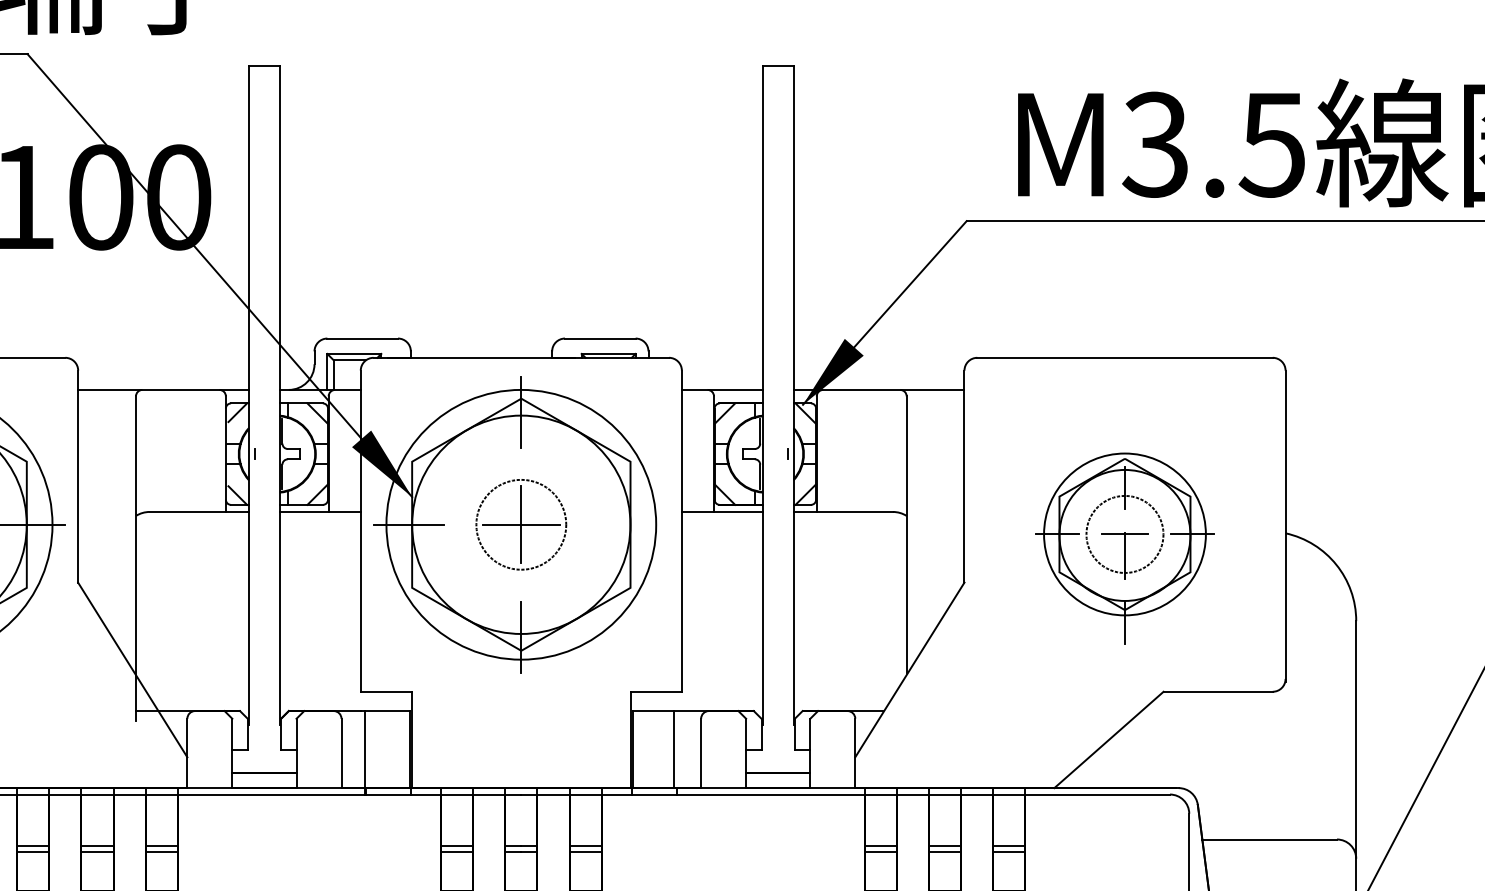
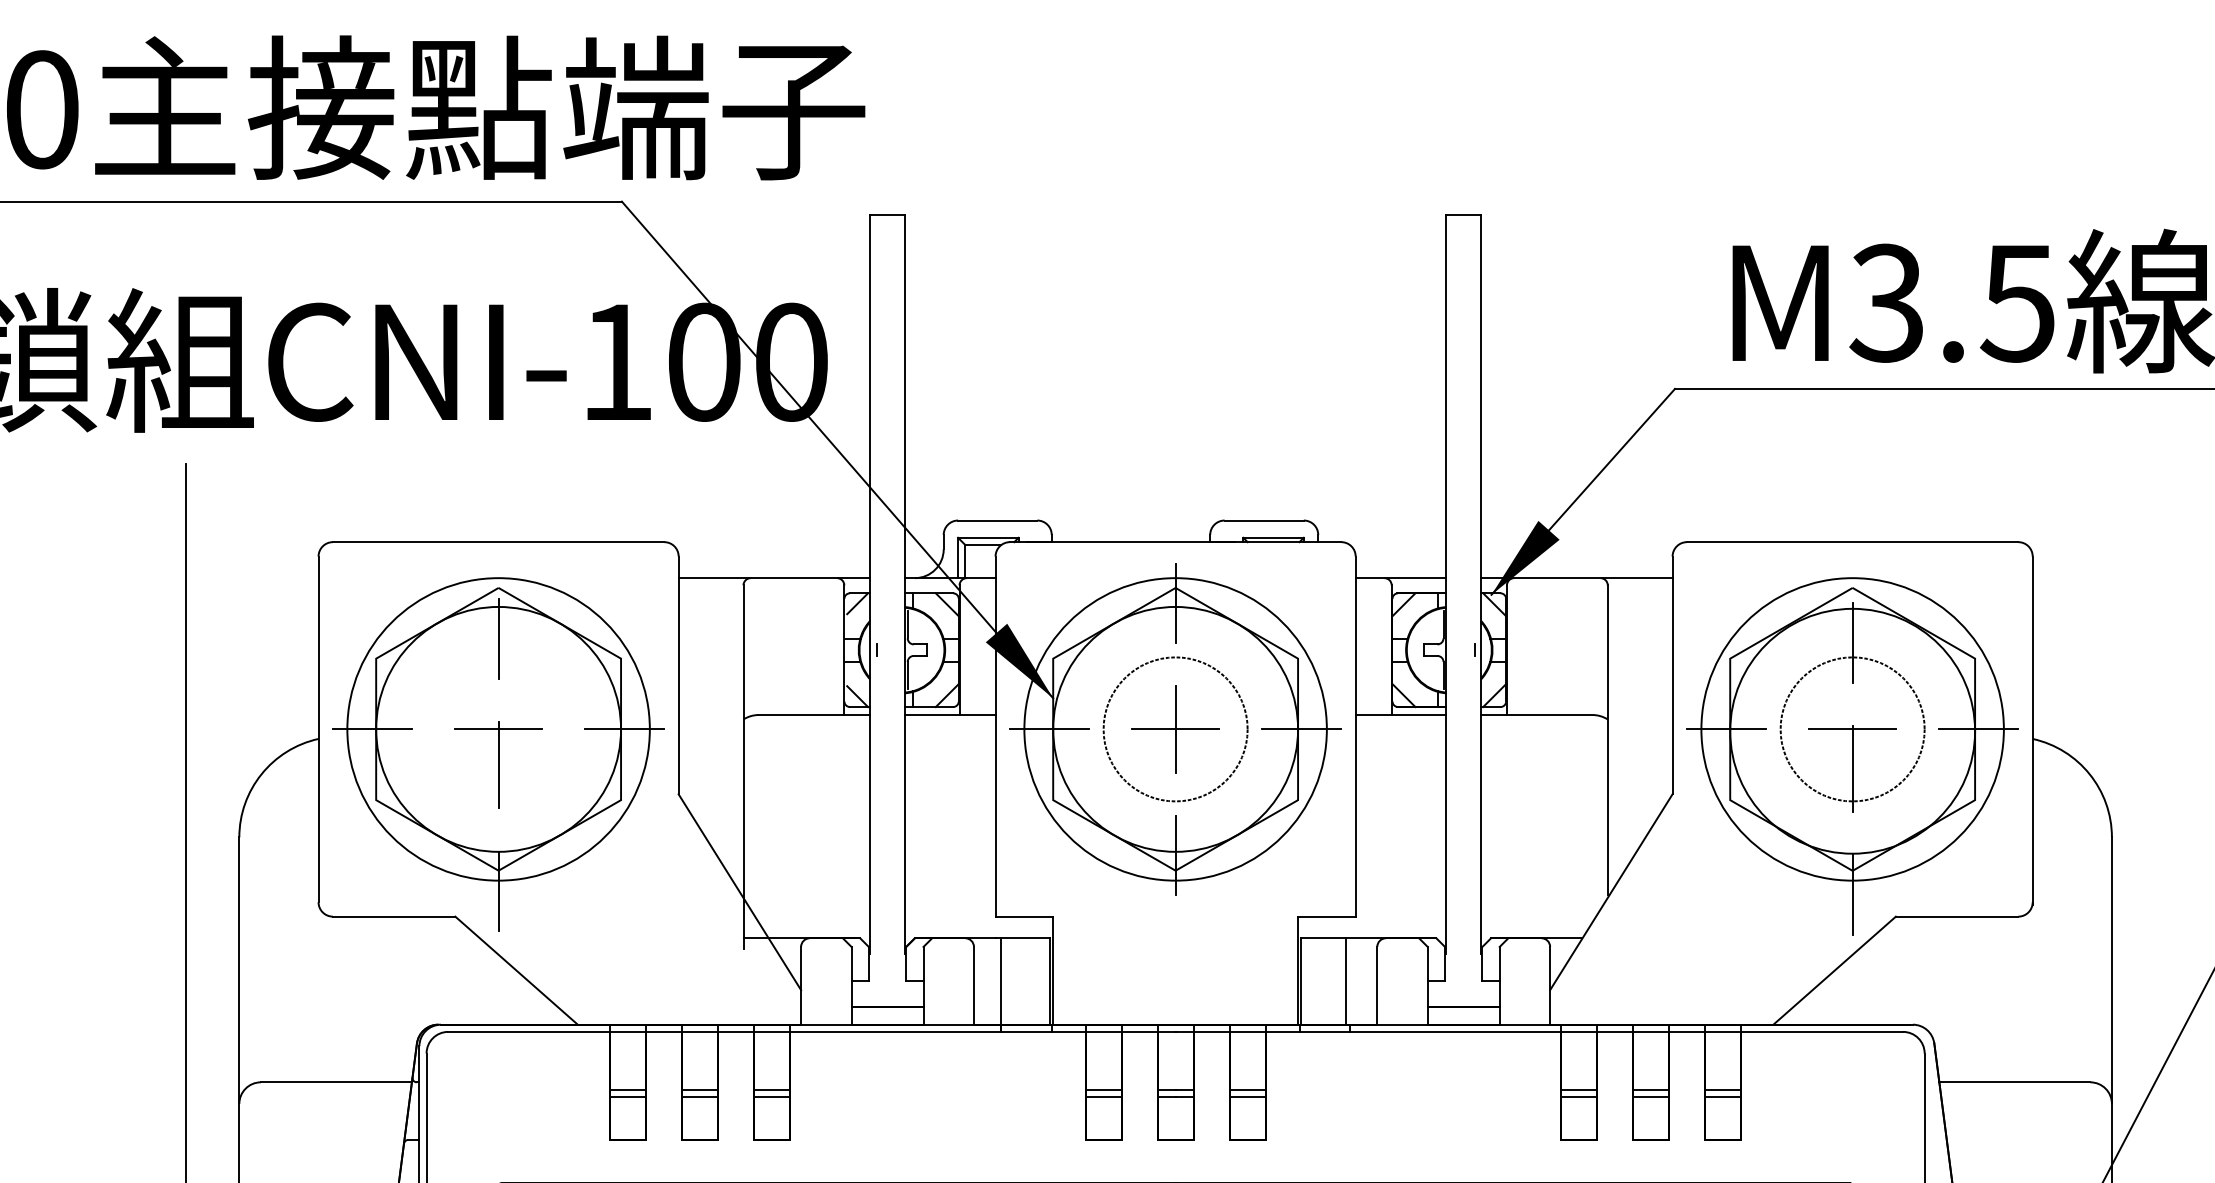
circle: (521, 524) -> (1175, 729), size x1.43
line: (633, 524) -> (1301, 729), added
part: (1124, 548) -> (1852, 756), size x1.67

